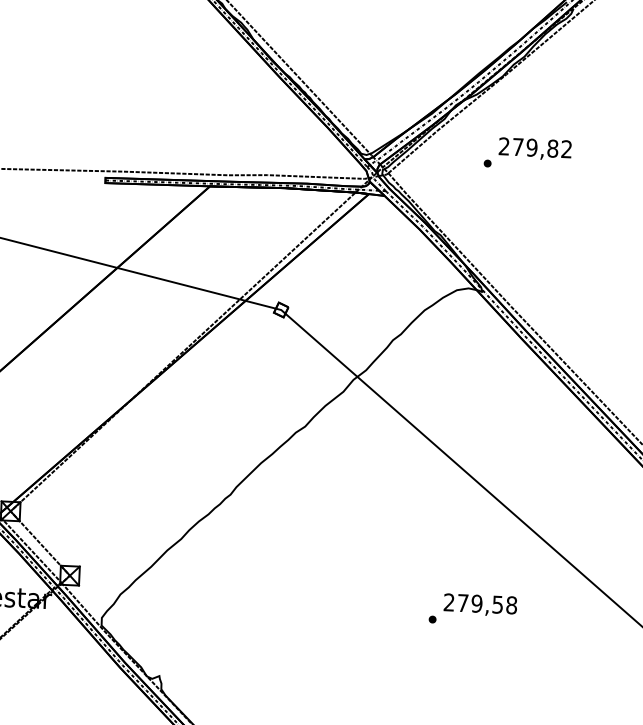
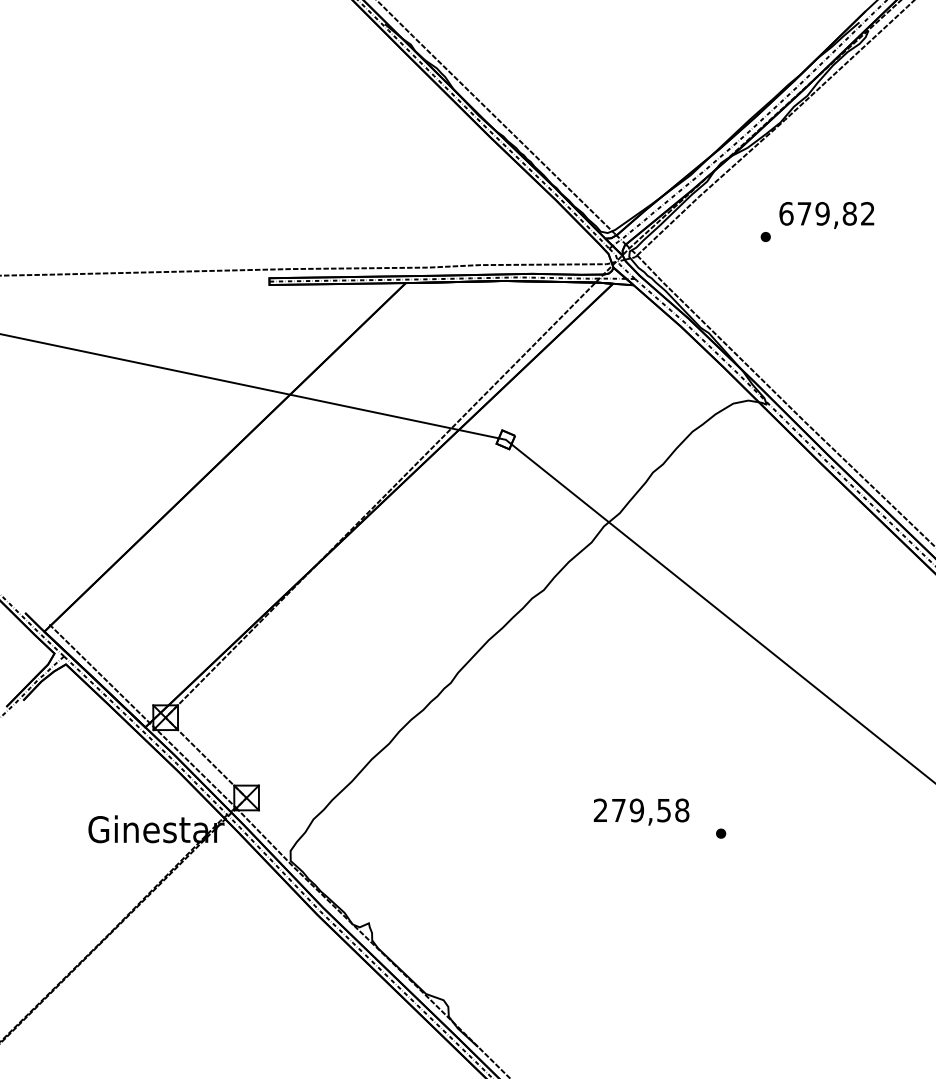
text: (504, 146) -> (786, 213), 279,82 -> 679,82
text: (480, 604) -> (641, 811), moved

